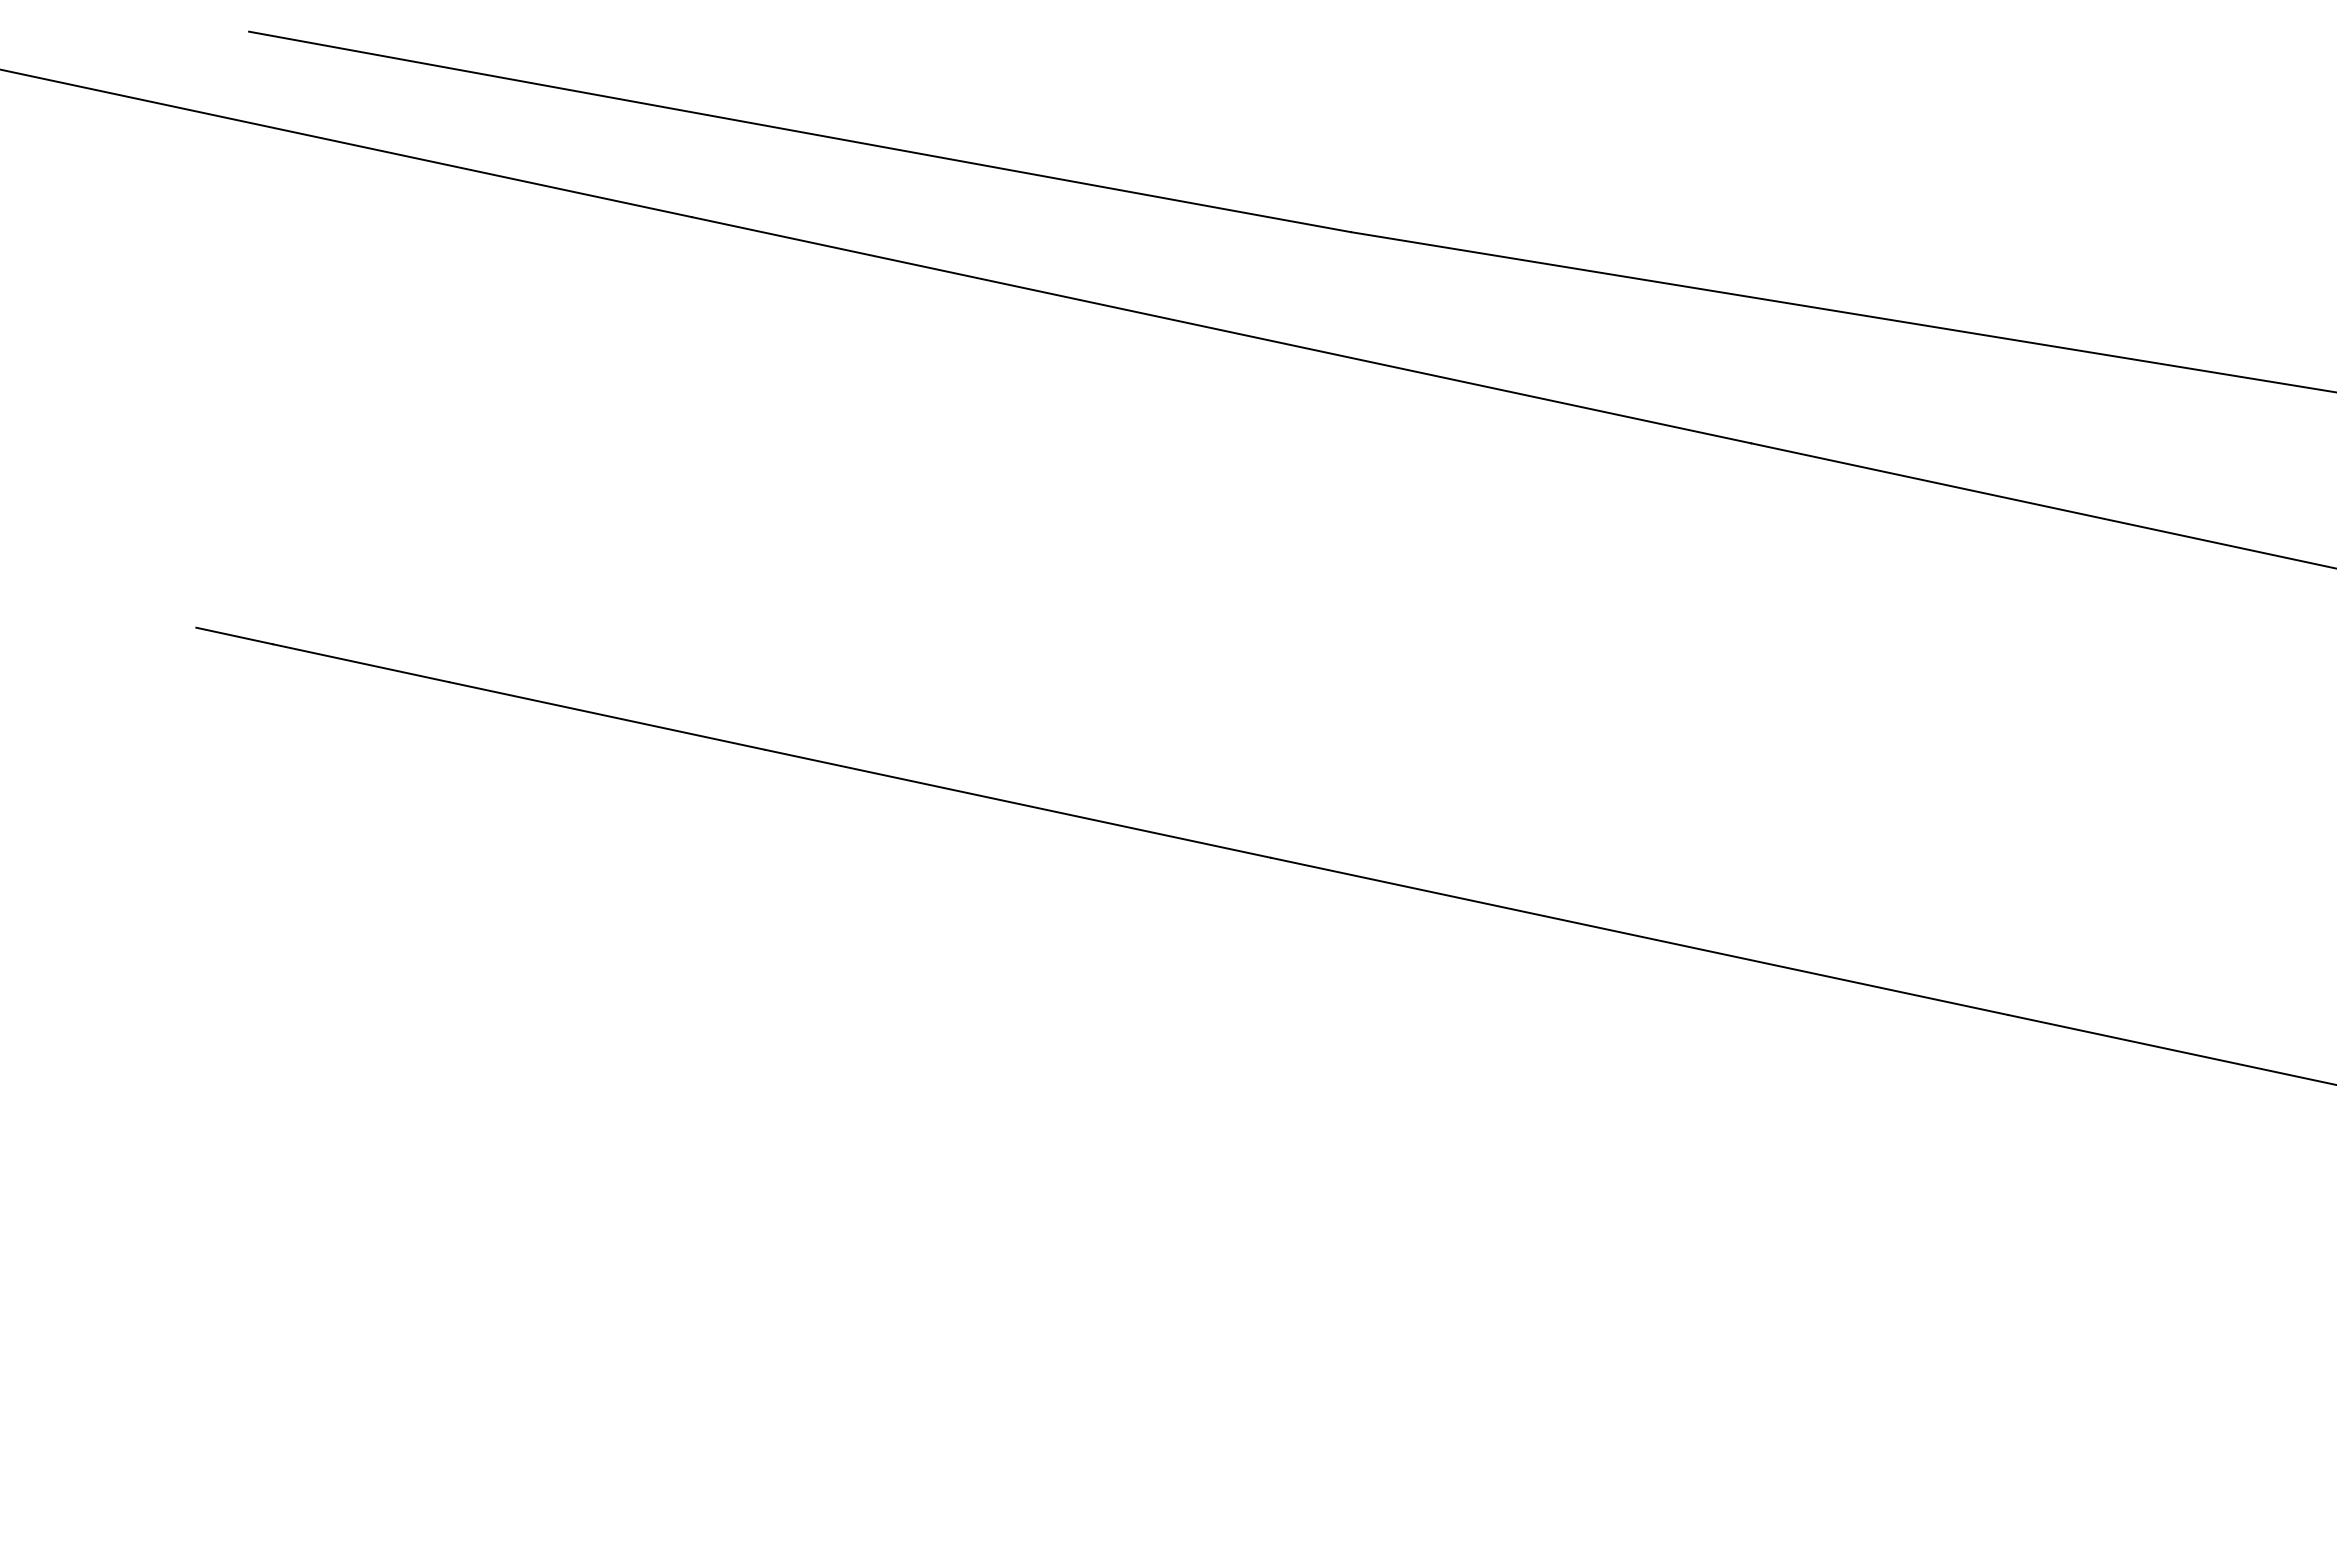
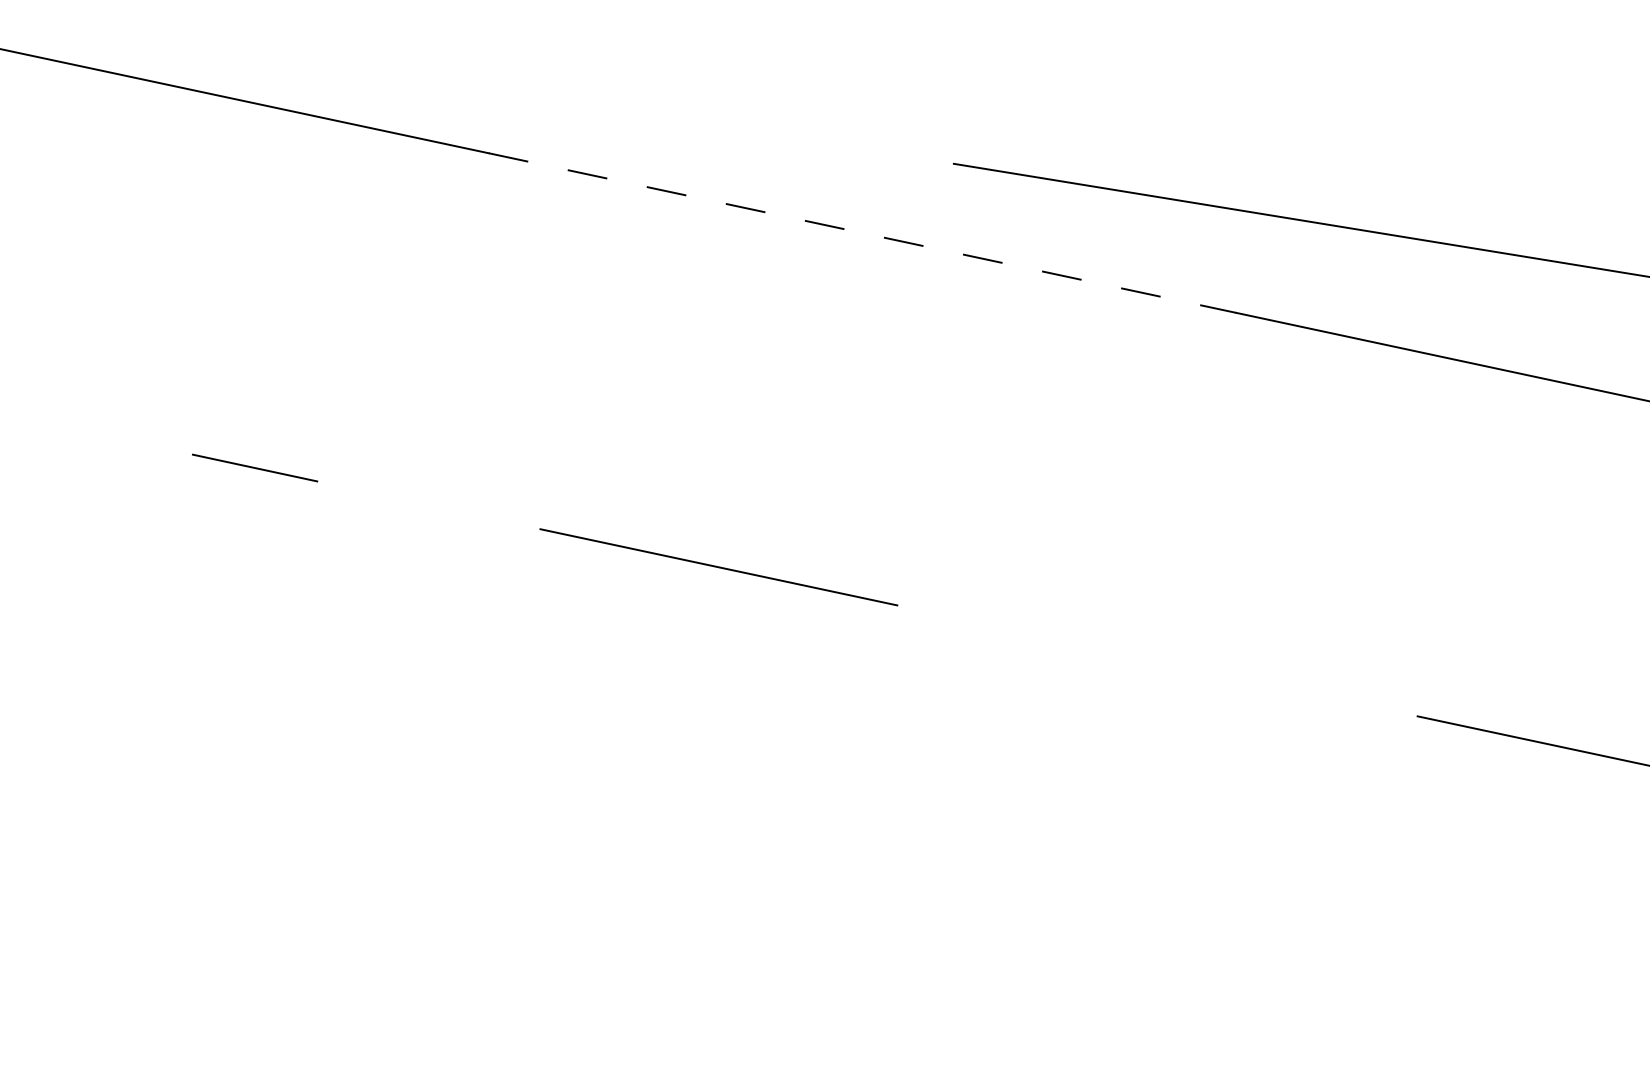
line: (800, 131) -> (565, 92), removed
line: (1221, 330) -> (862, 233), solid -> dashed
line: (234, 635) -> (165, 448), removed
line: (607, 715) -> (429, 504), removed
line: (1639, 935) -> (1157, 660), removed

